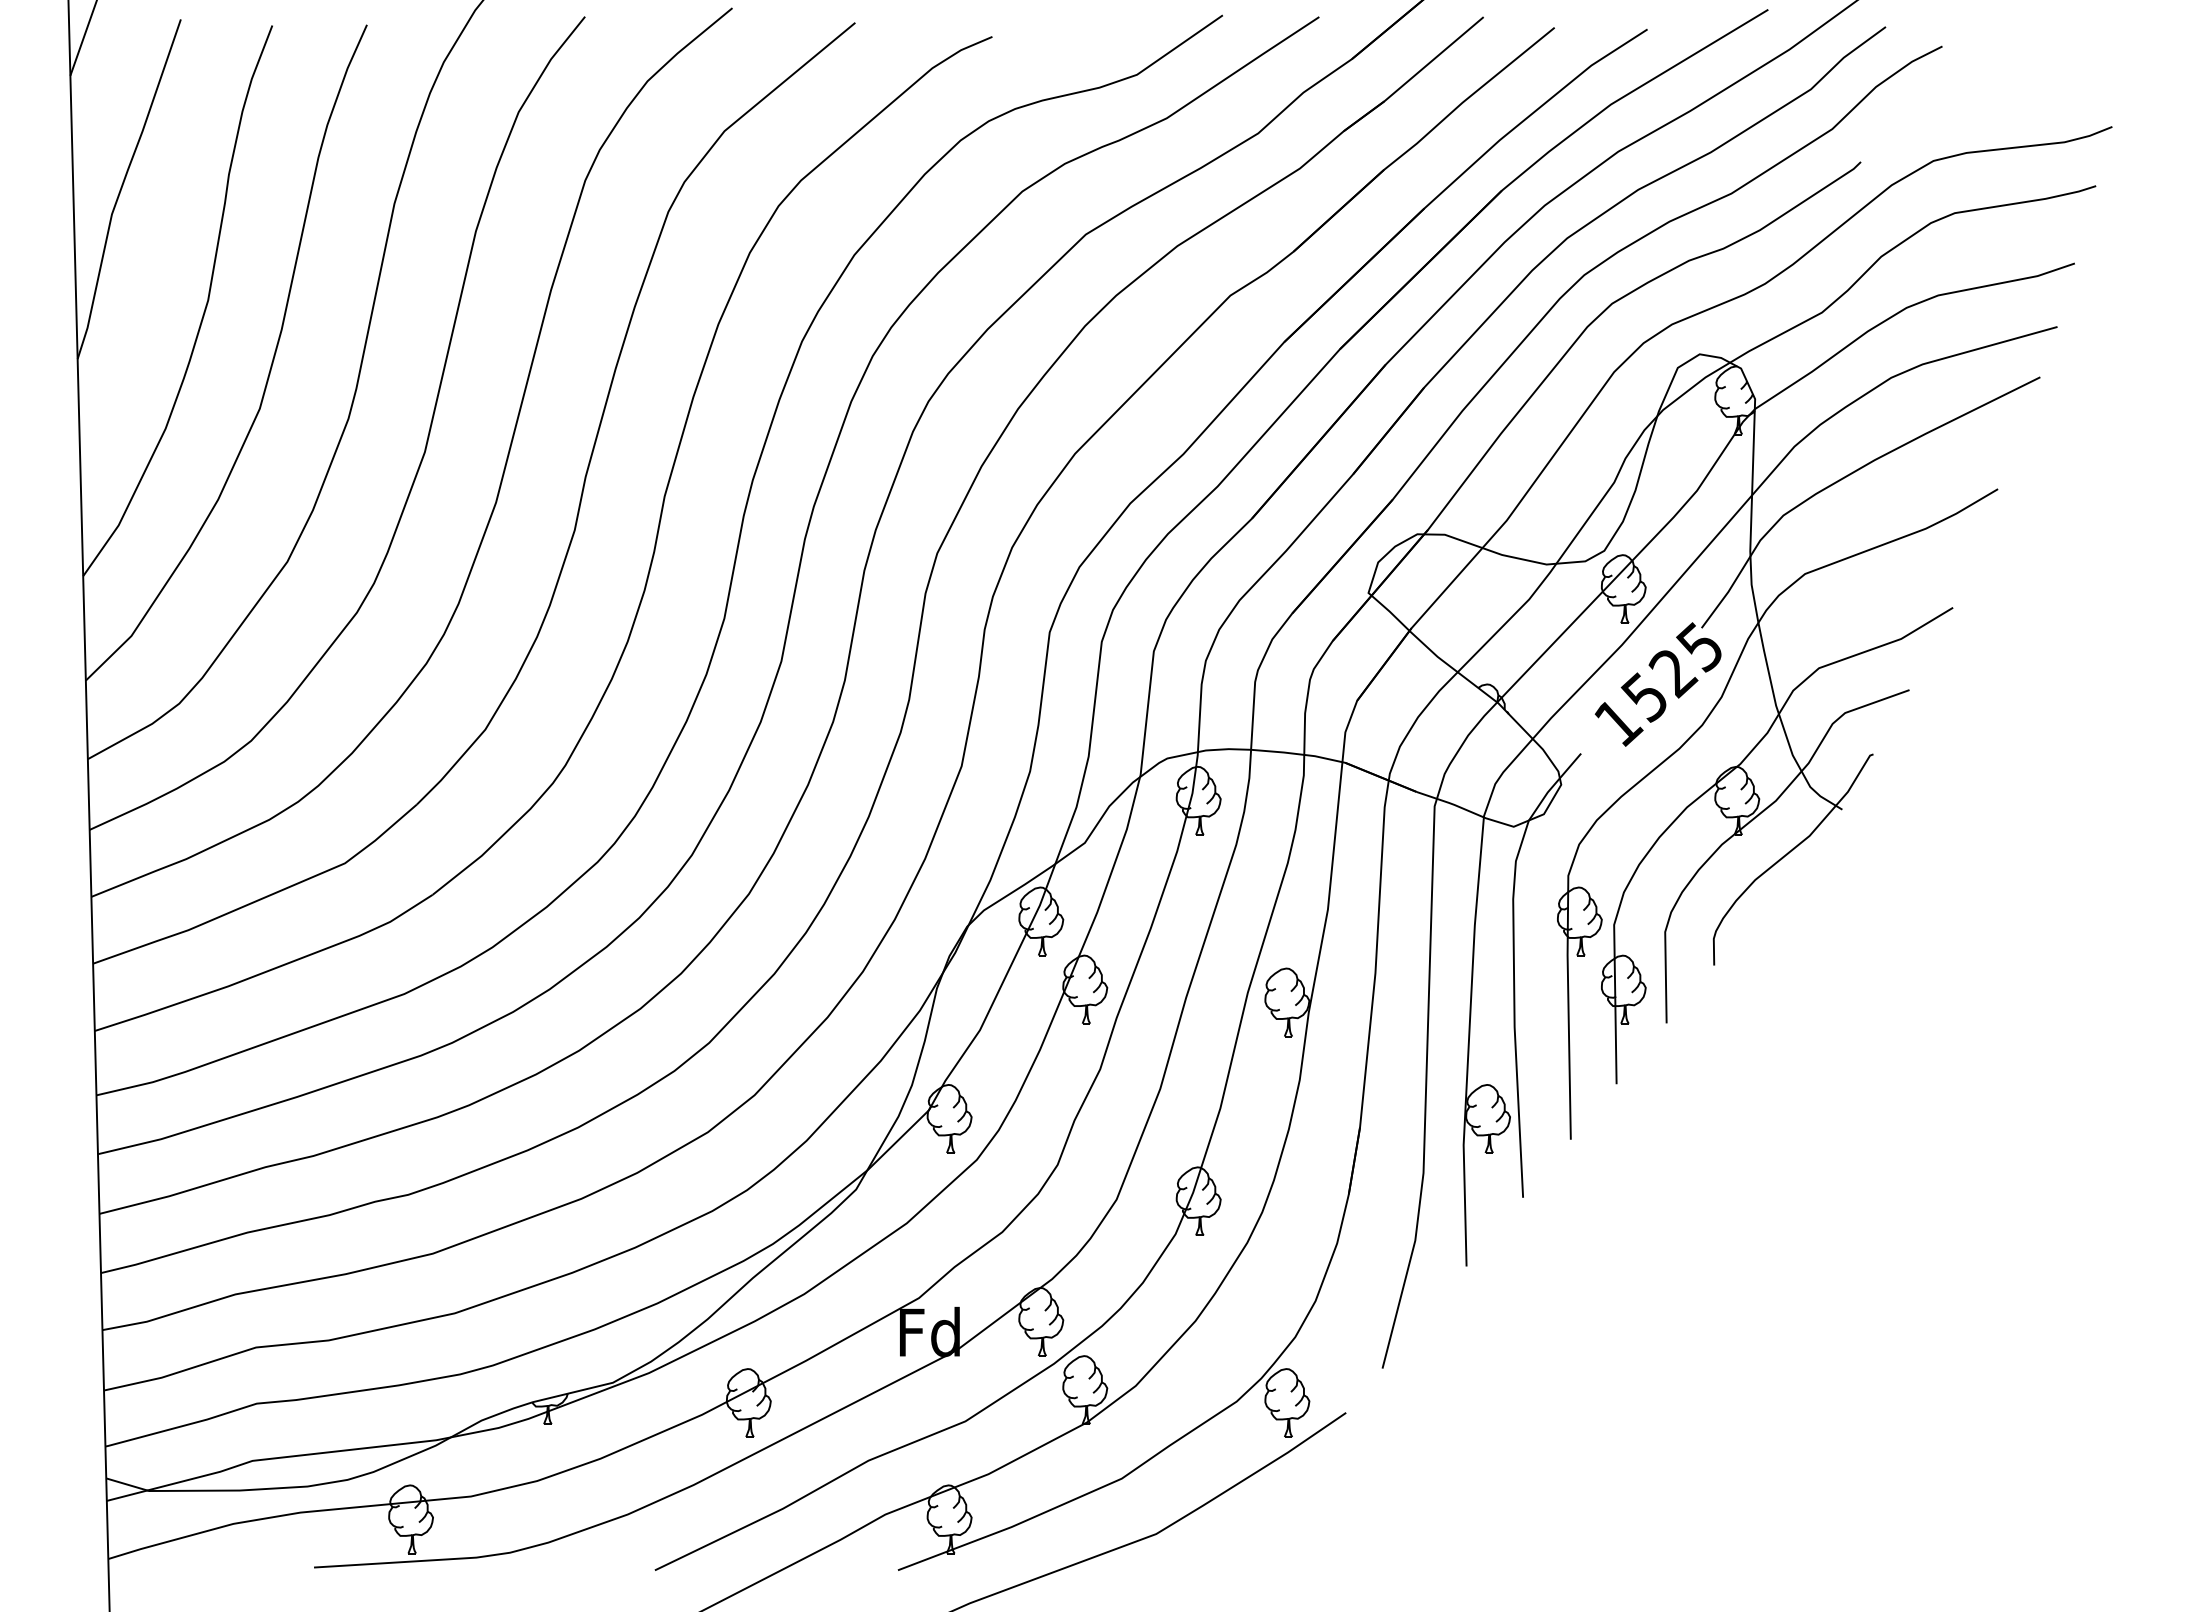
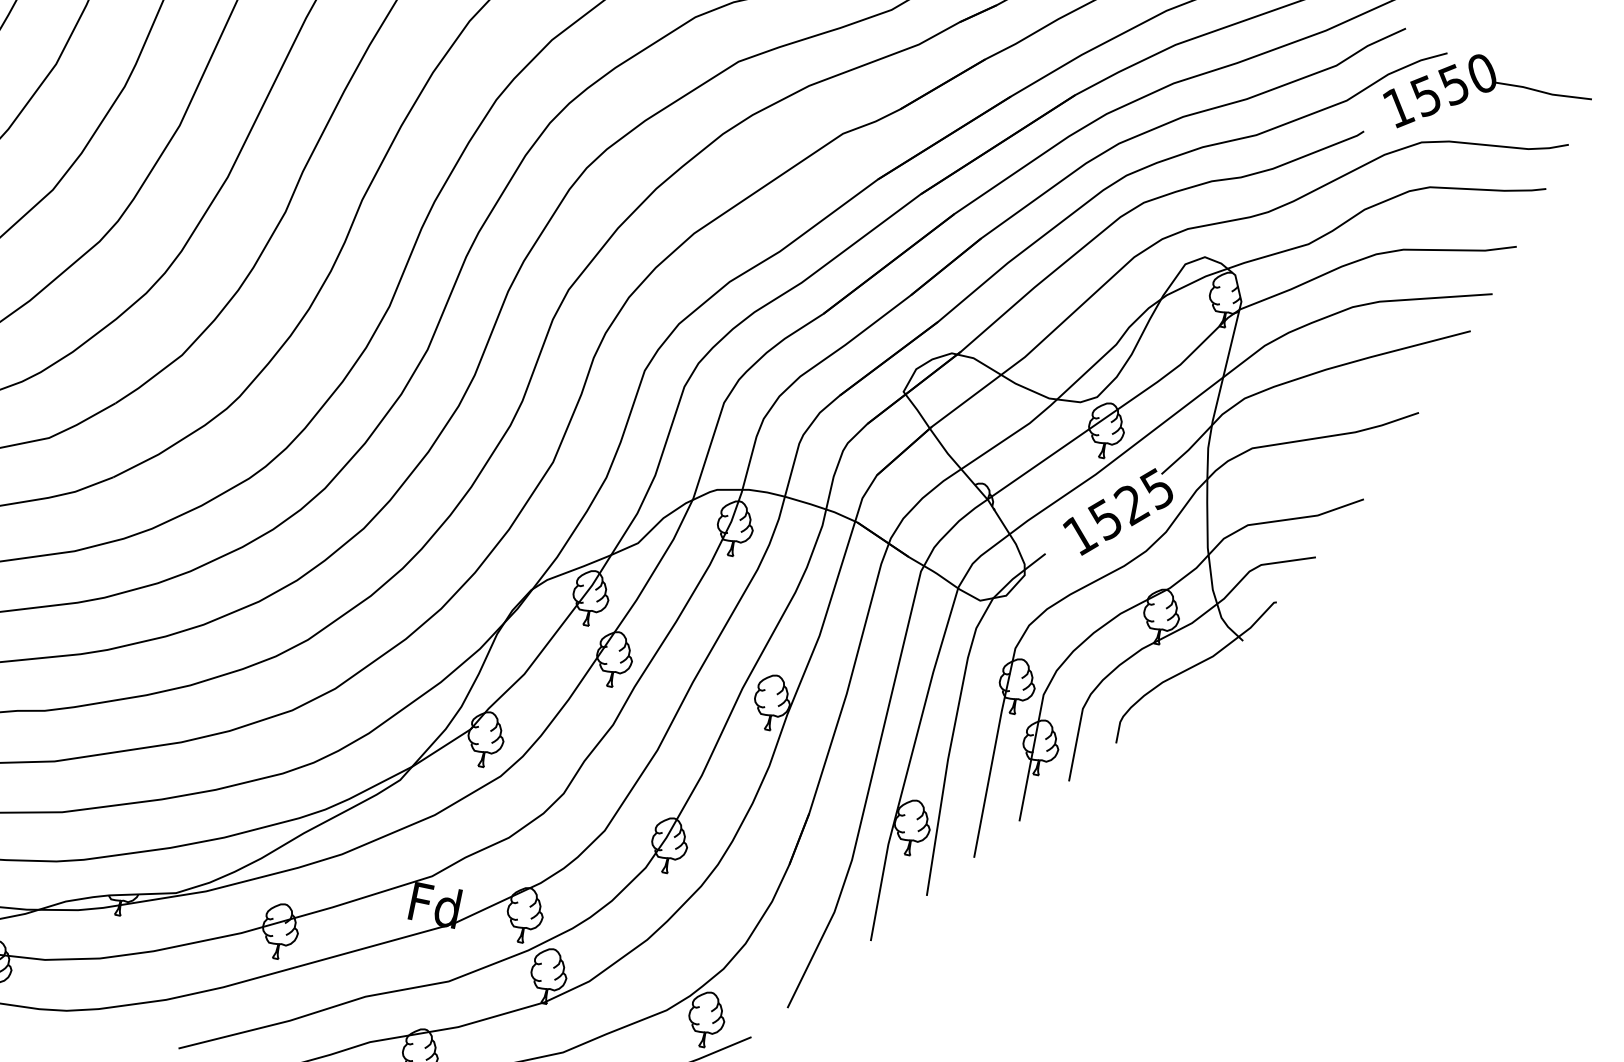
part: (2000, 84) -> (1487, 92), added

